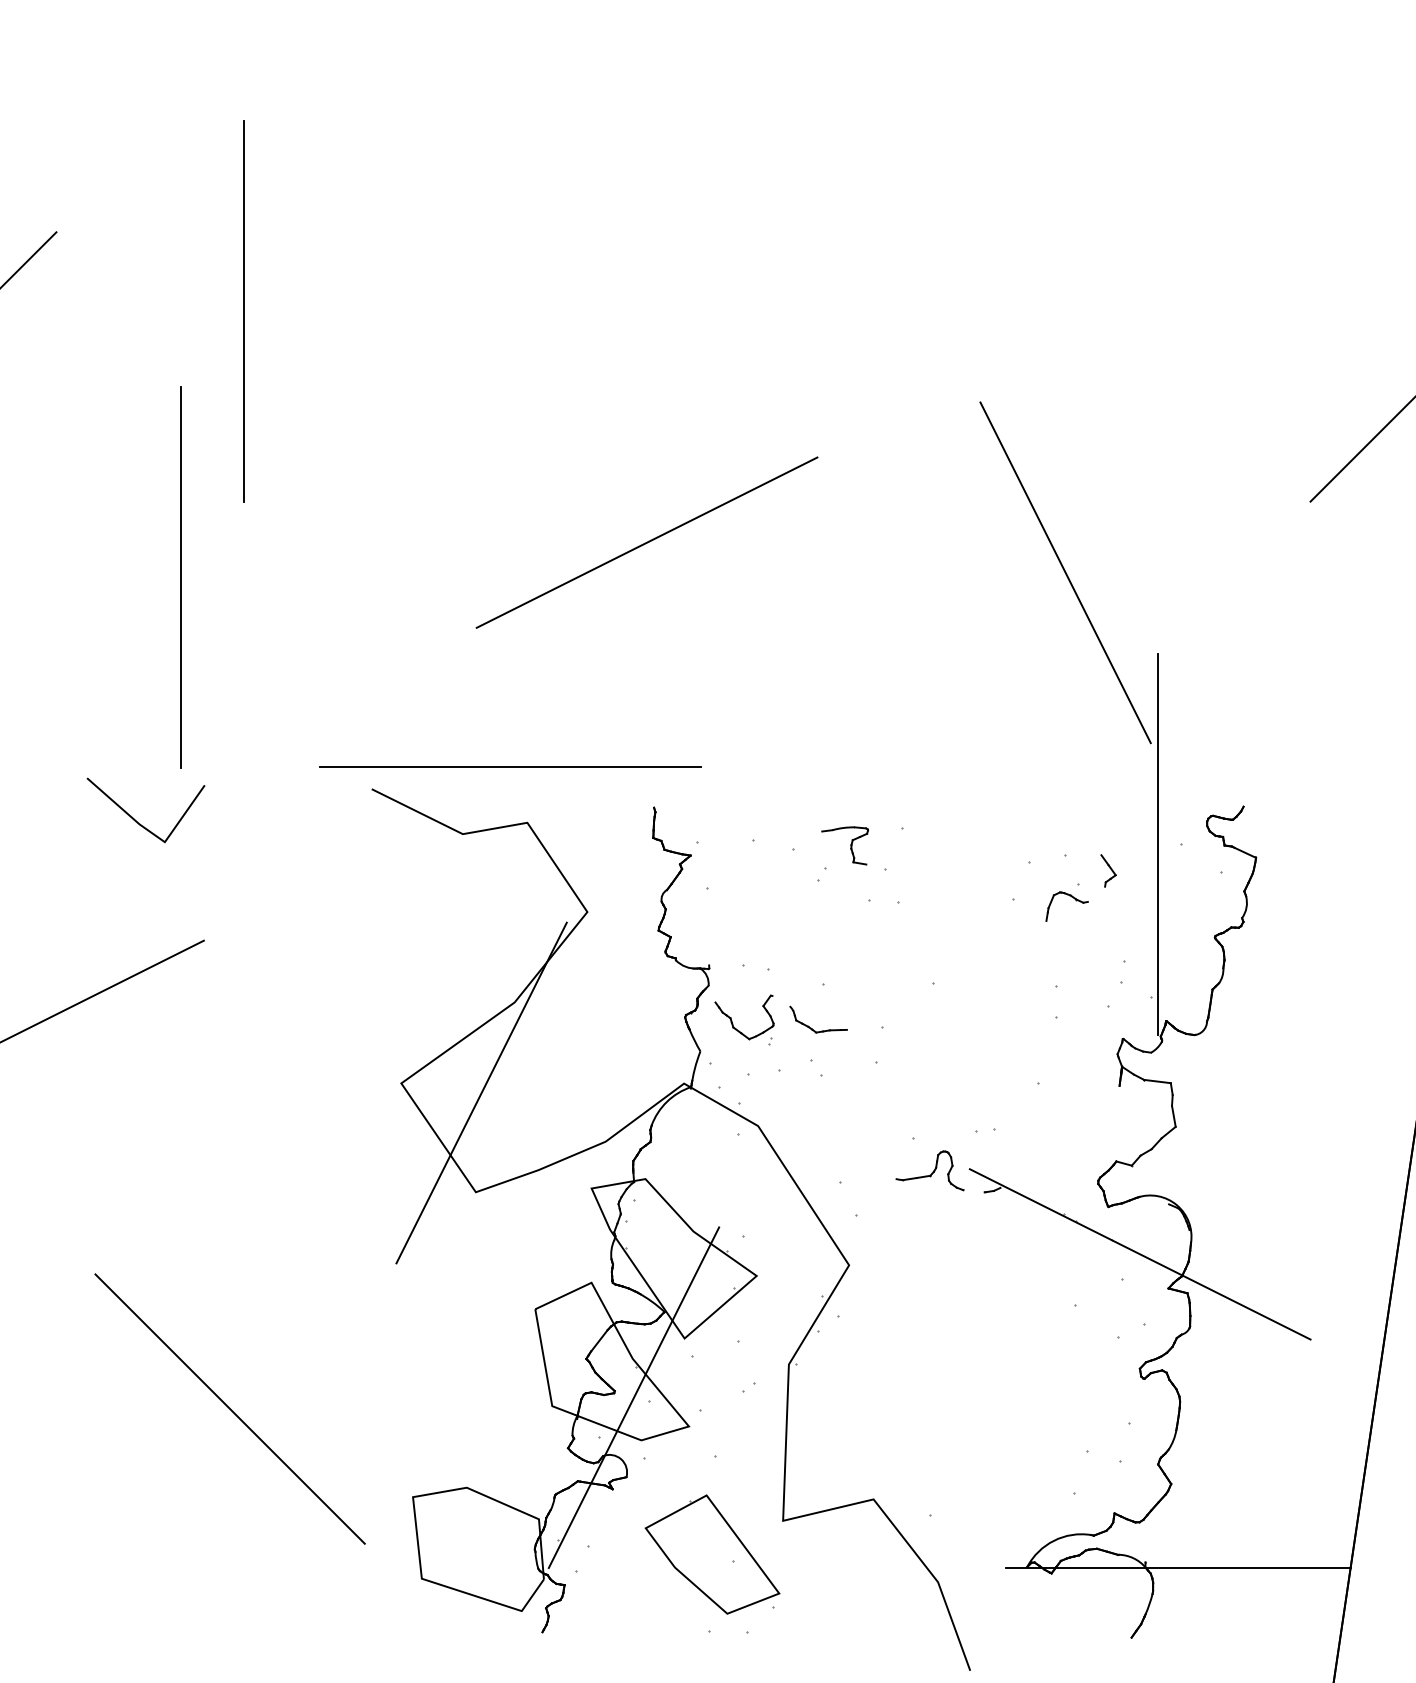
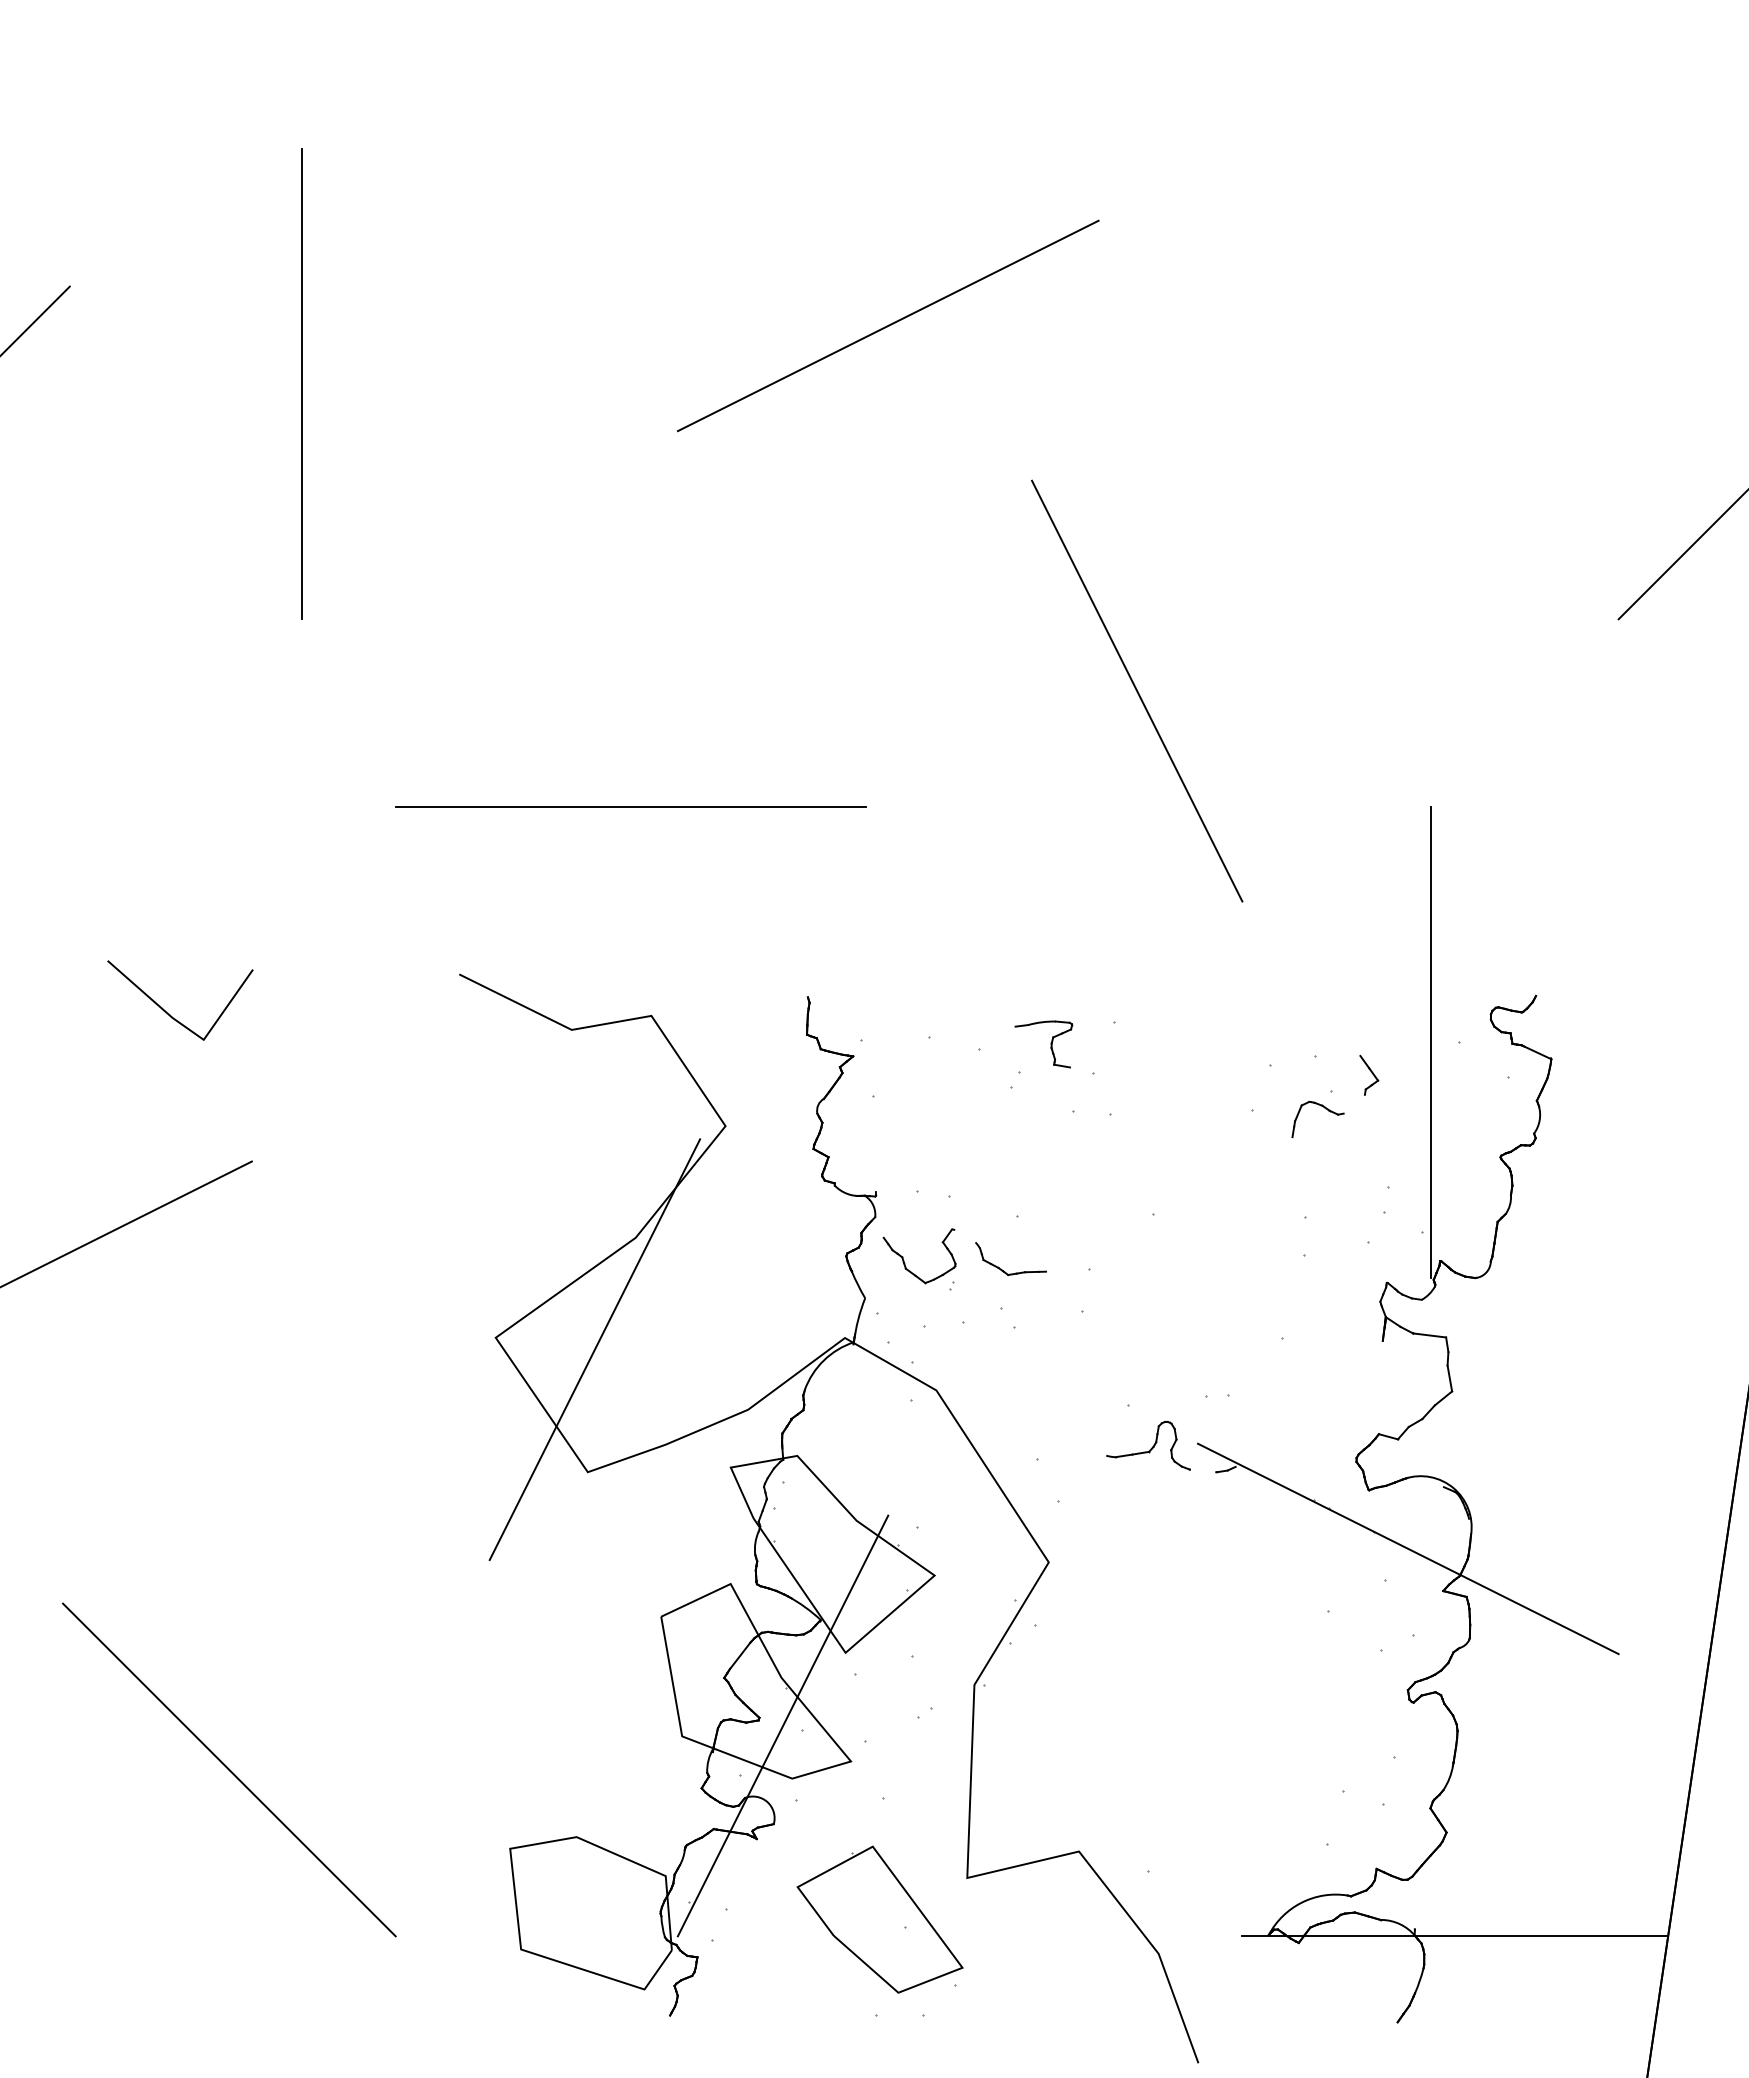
line: (646, 542) -> (887, 325), moved
line: (1065, 572) -> (1137, 690), moved
line: (180, 577) -> (223, 712), removed
line: (510, 766) -> (630, 806), moved
line: (230, 1408) -> (229, 1769), moved

